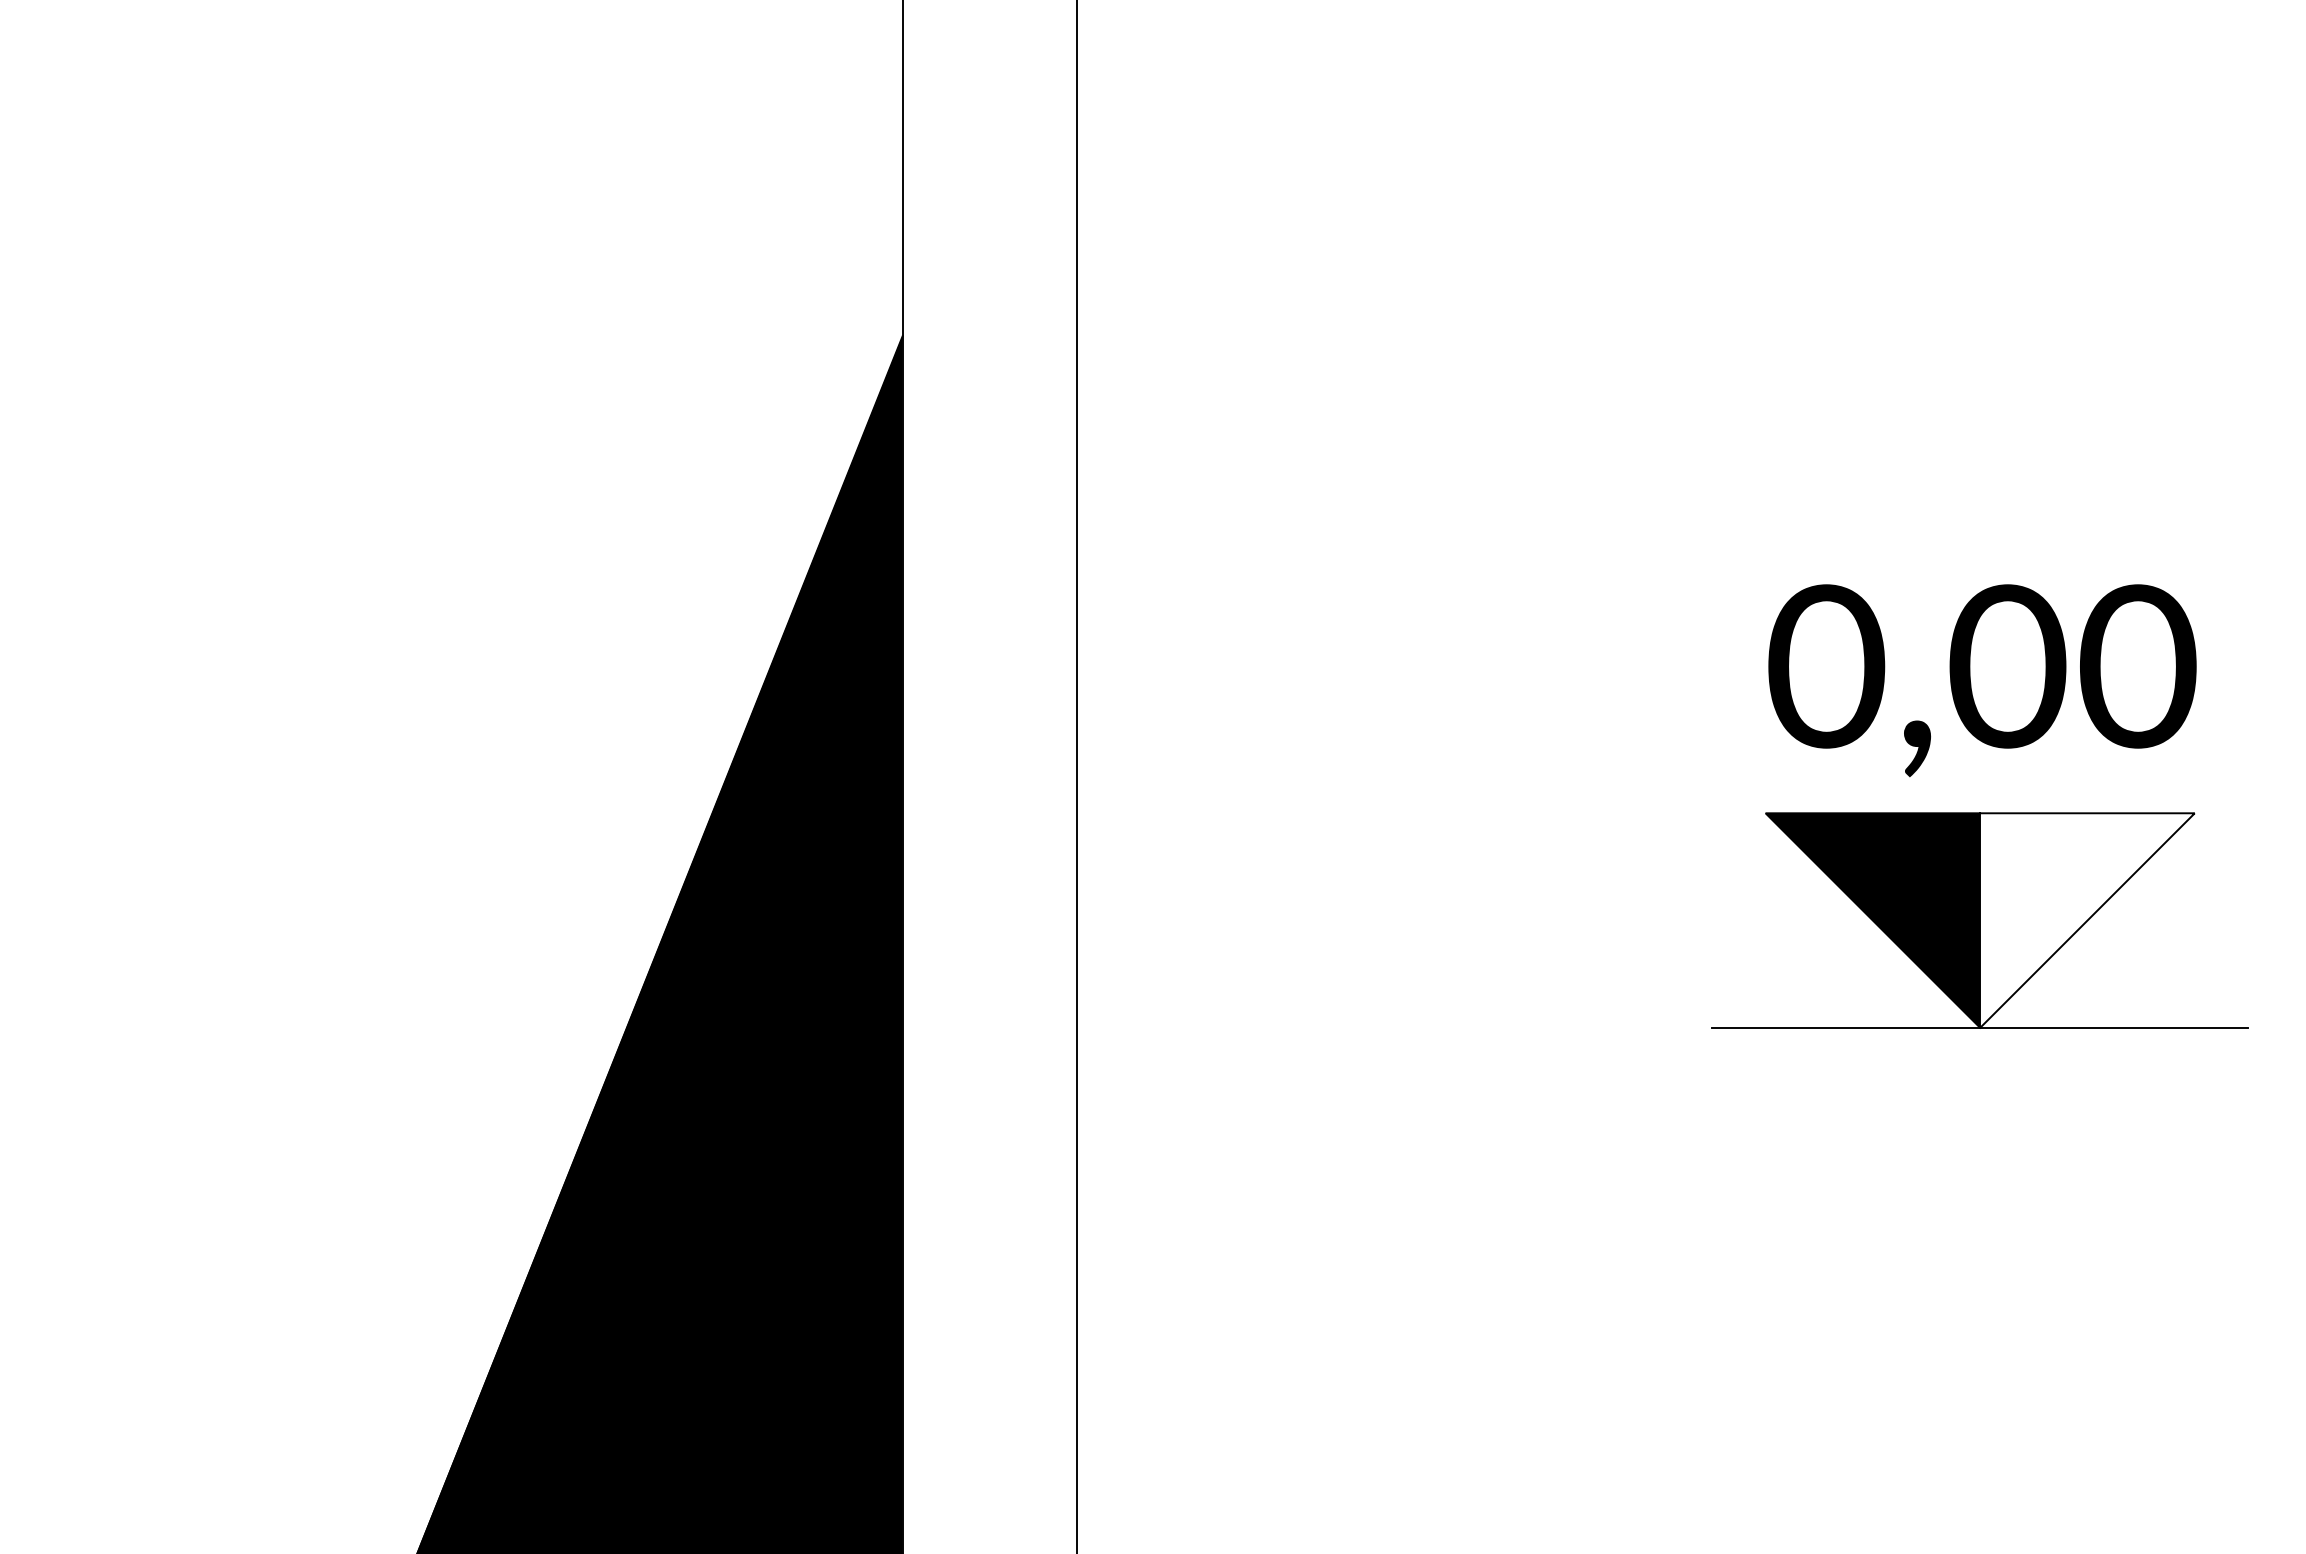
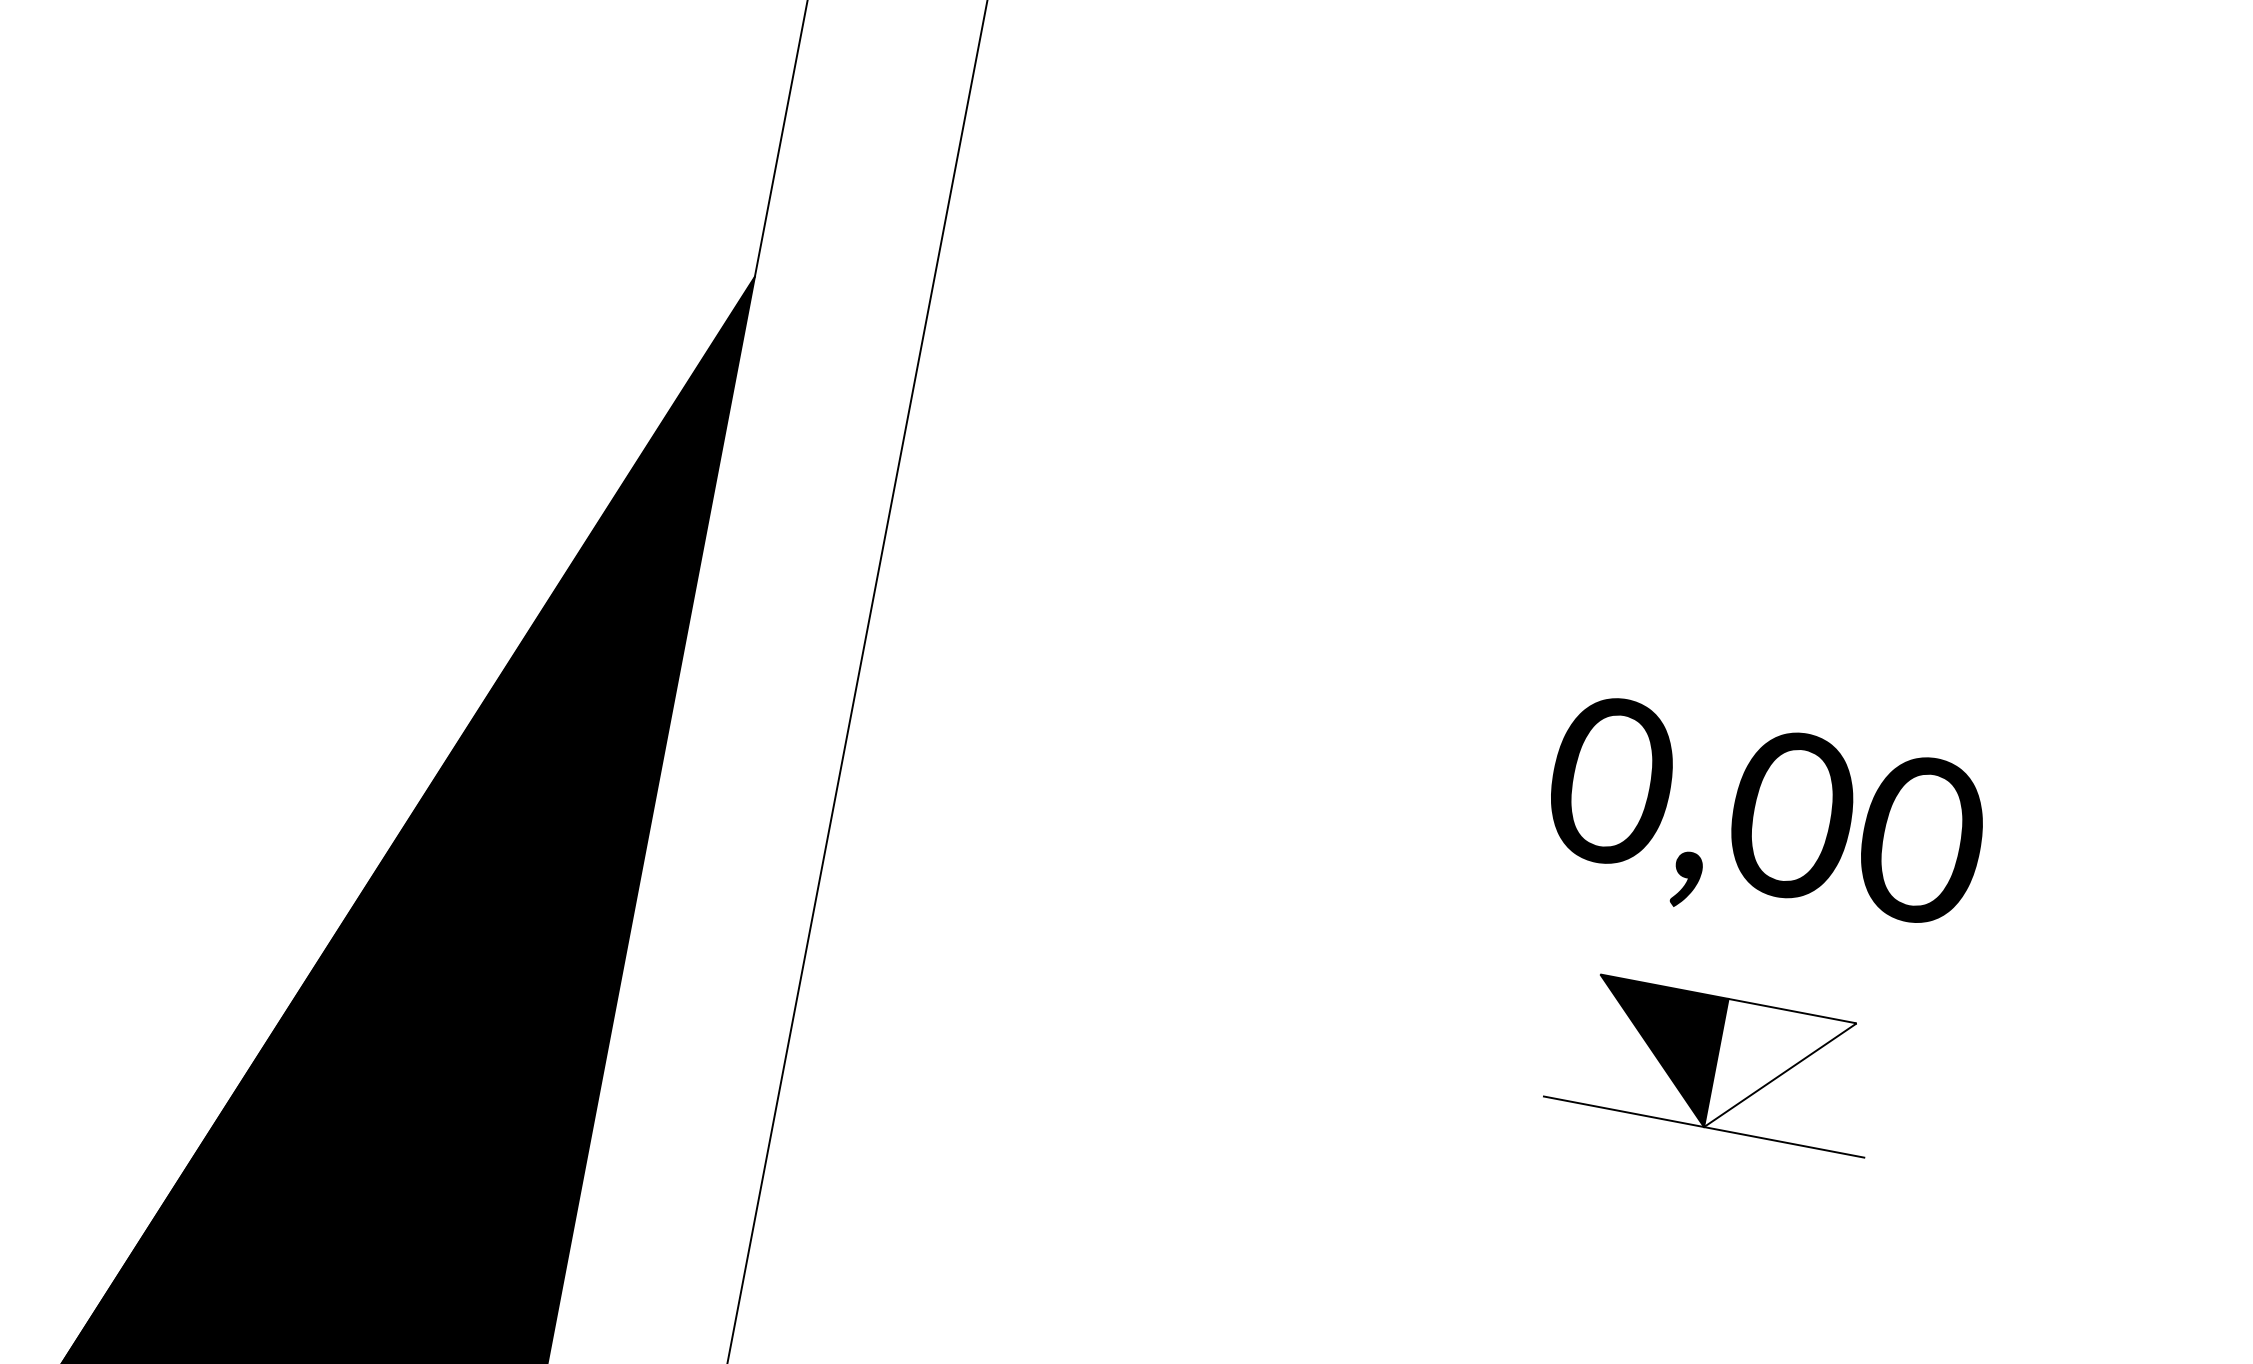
part: (1979, 920) -> (1715, 1062), size x0.6

